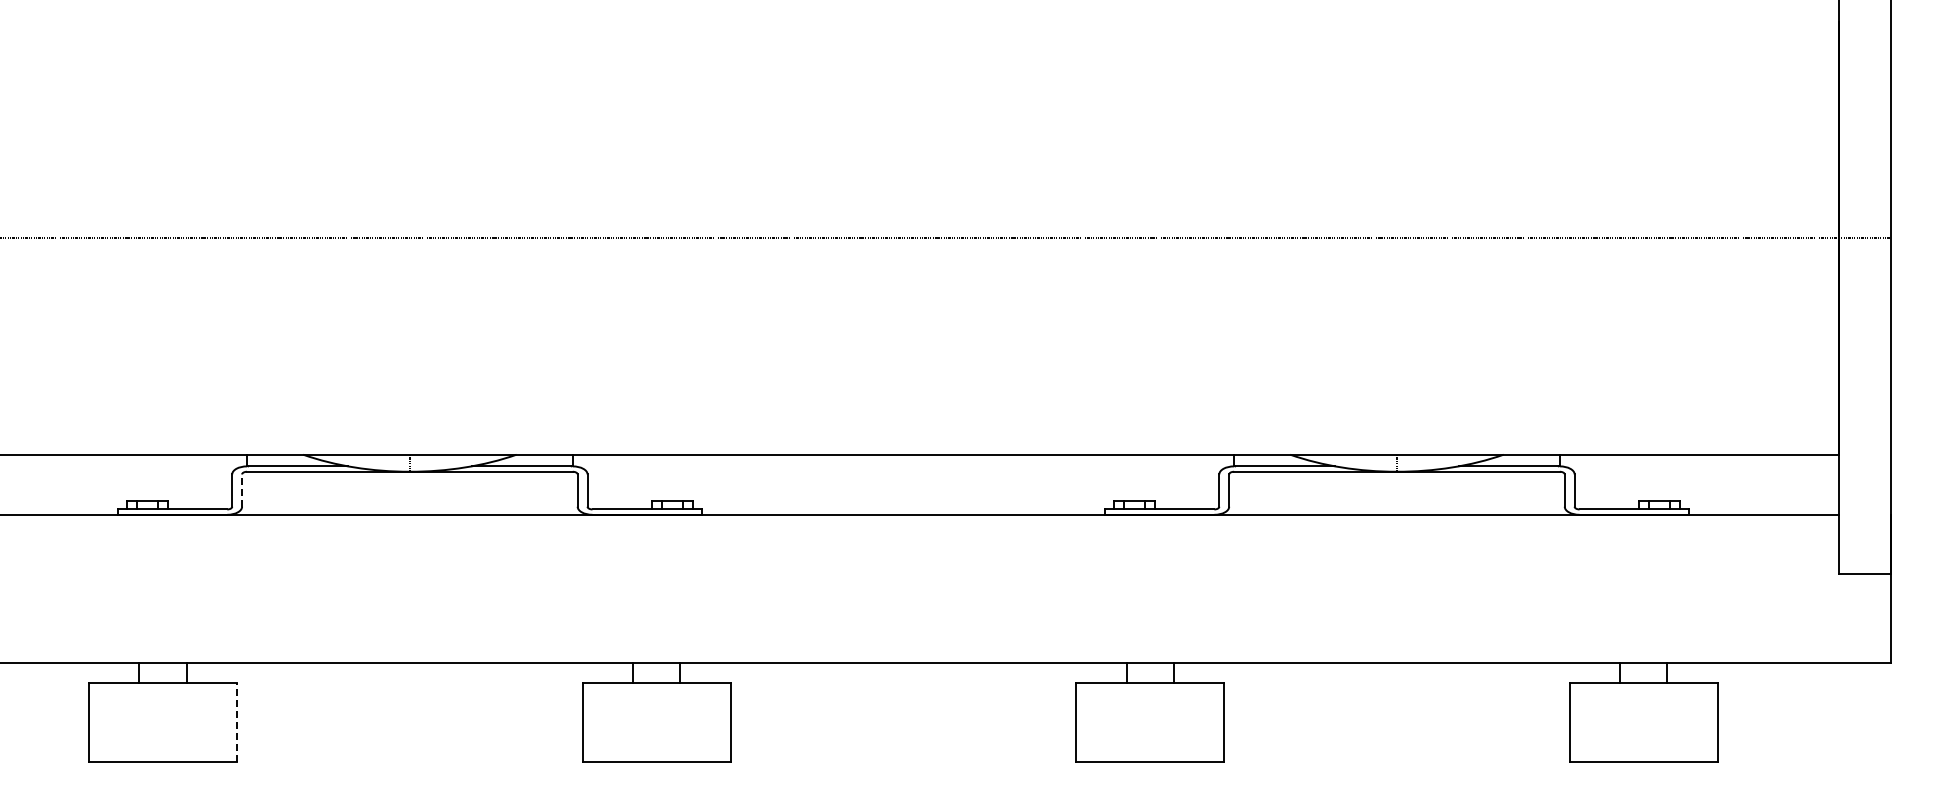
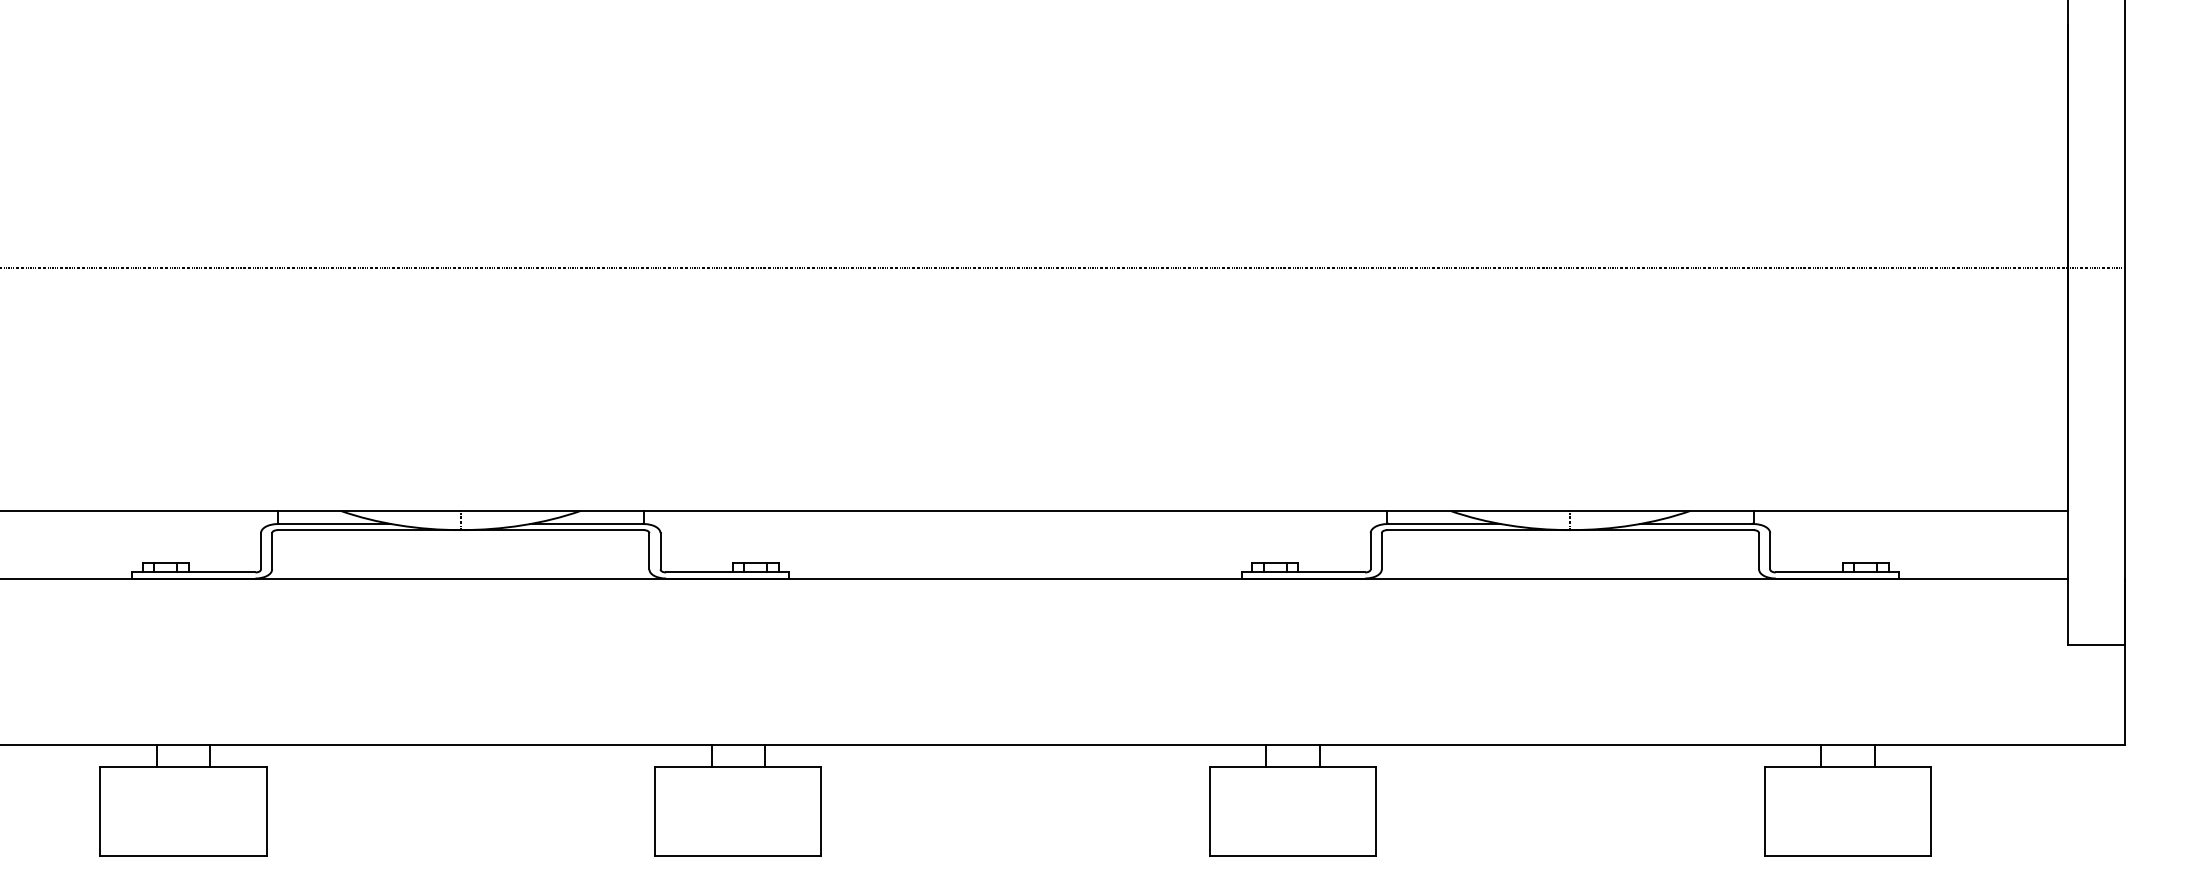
line: (242, 490) -> (272, 551), dashed -> solid
line: (237, 721) -> (266, 810), dashed -> solid

